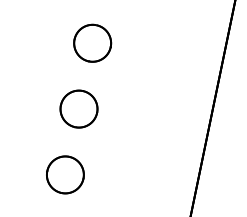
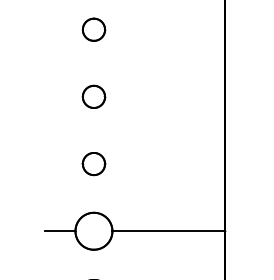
part: (92, 43) -> (93, 29), size x0.6
part: (78, 108) -> (93, 96), size x0.6
part: (65, 174) -> (93, 163), size x0.6

